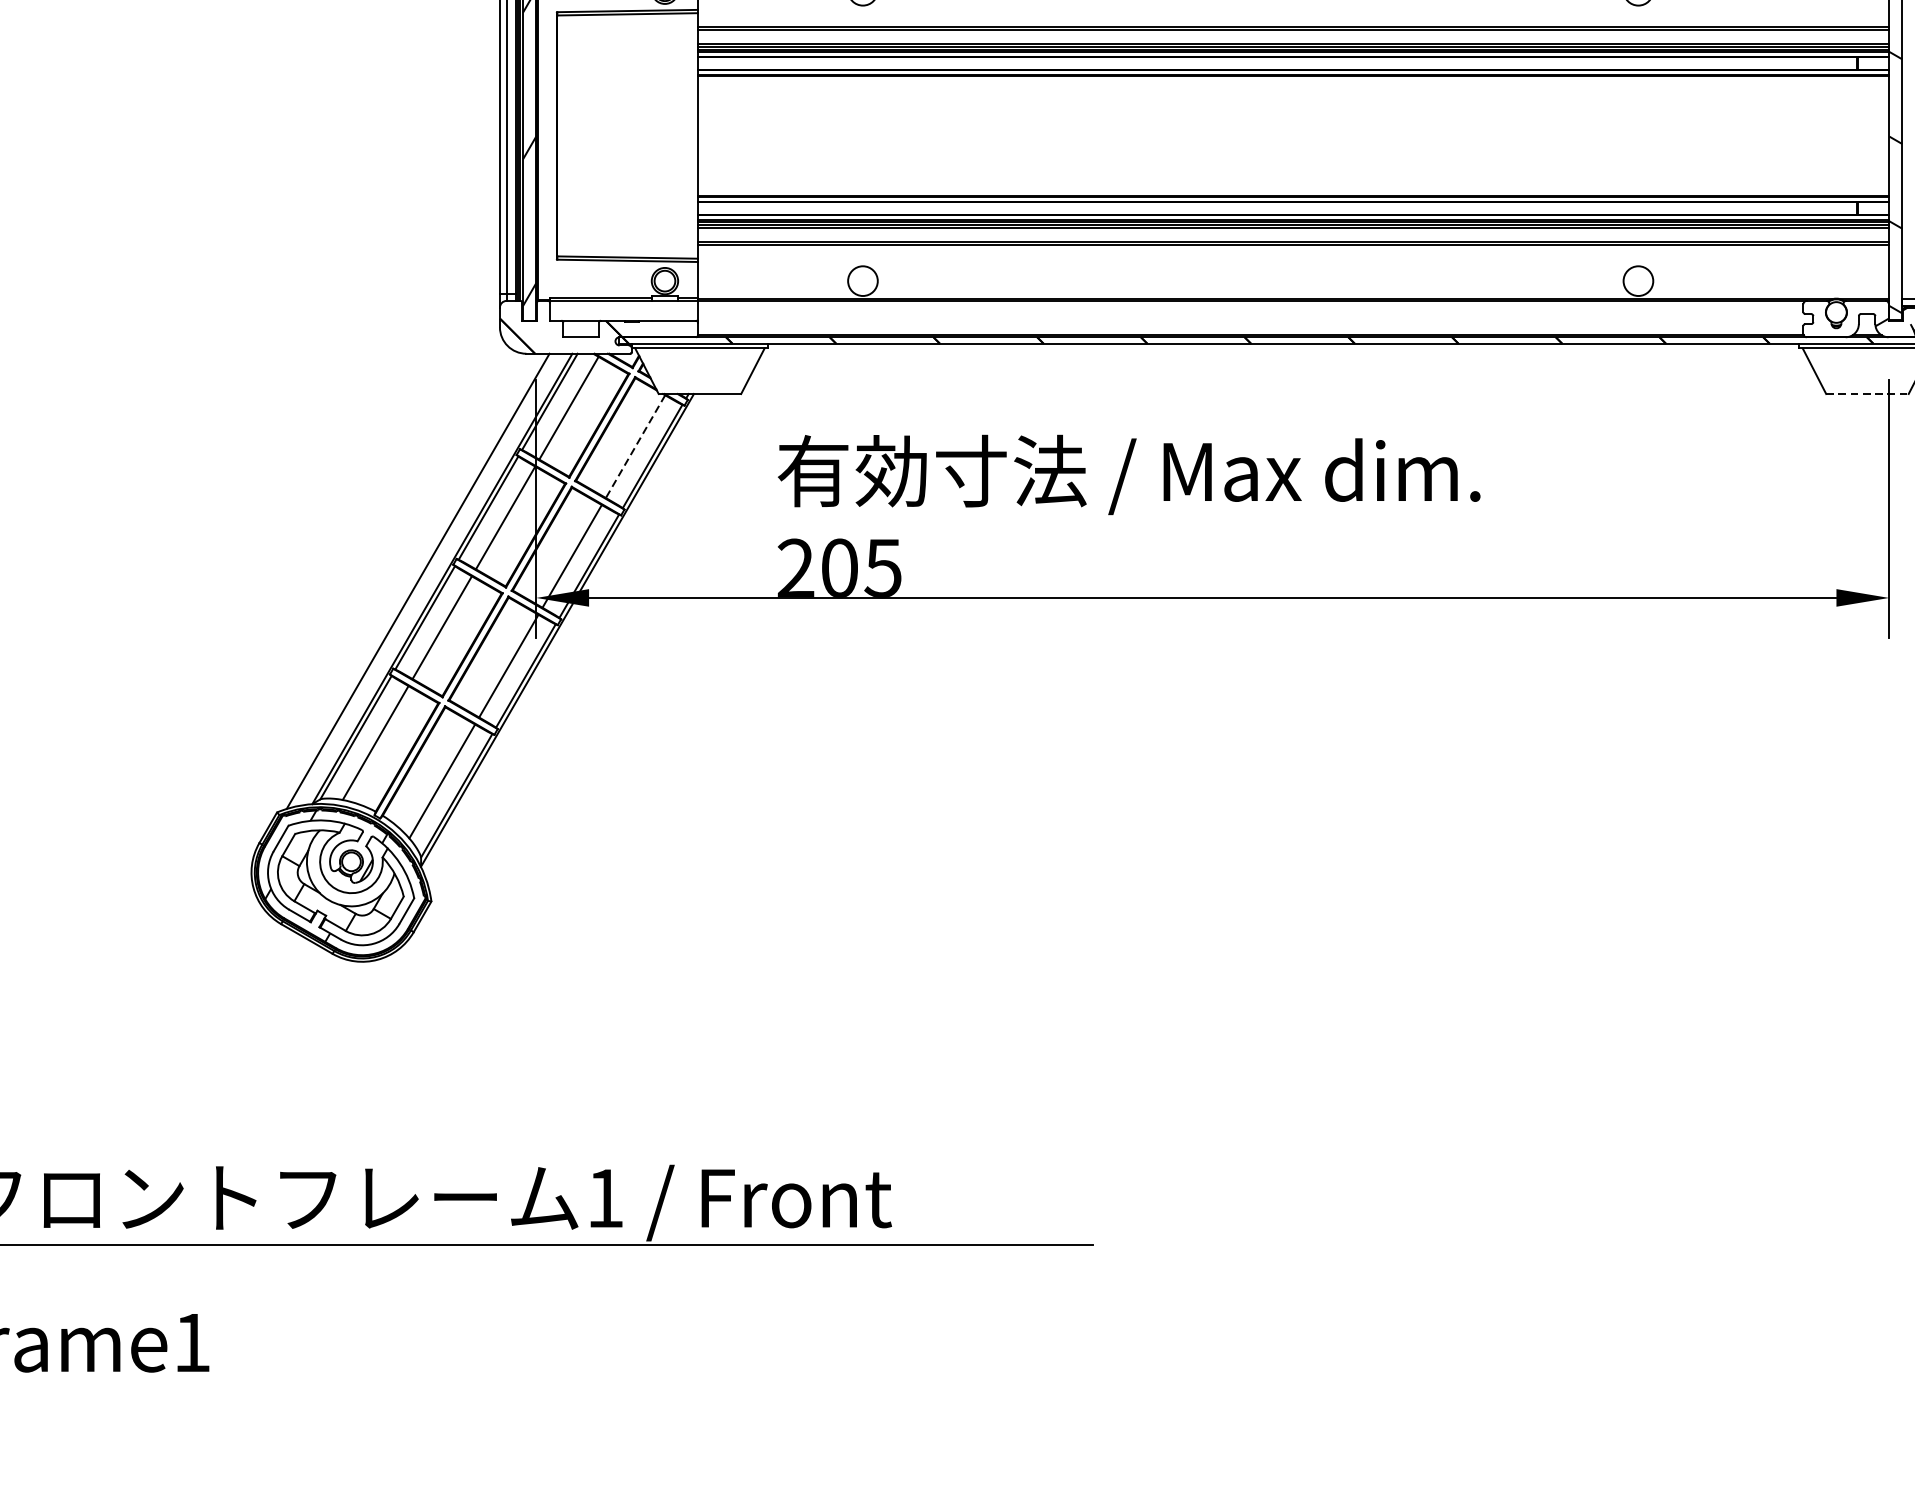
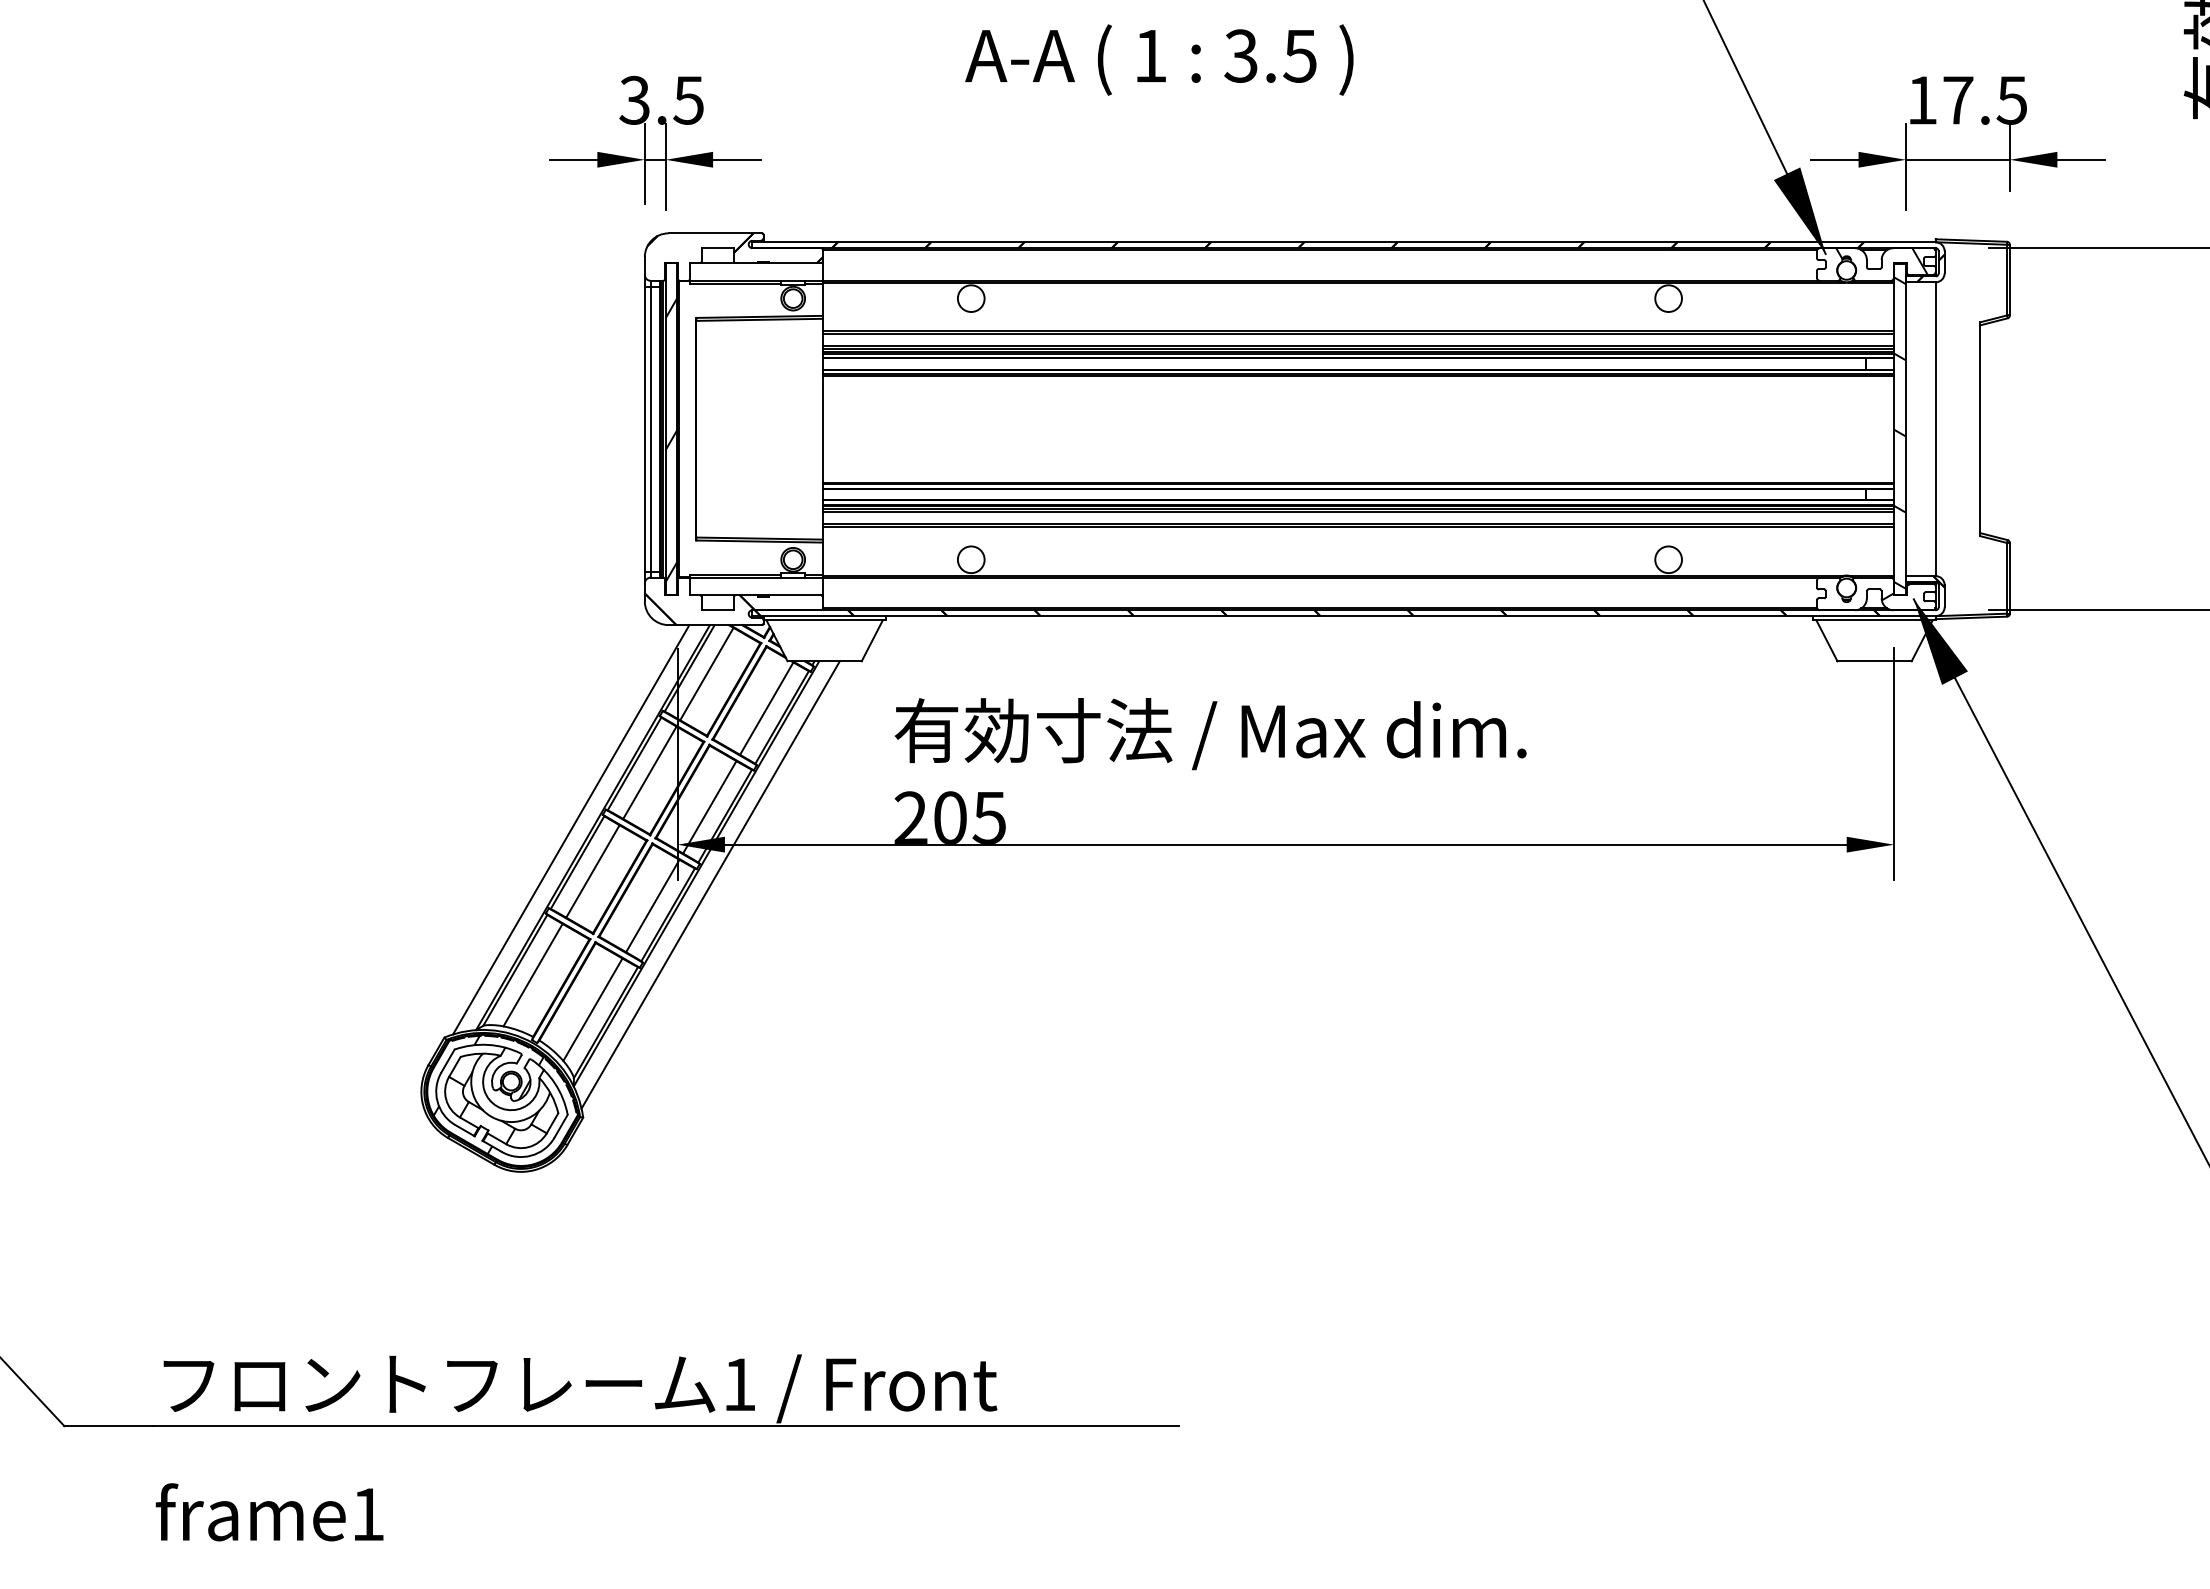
line: (1868, 394) -> (1875, 661), dashed -> solid
line: (635, 447) -> (766, 709), dashed -> solid
line: (572, 642) -> (710, 884), added

